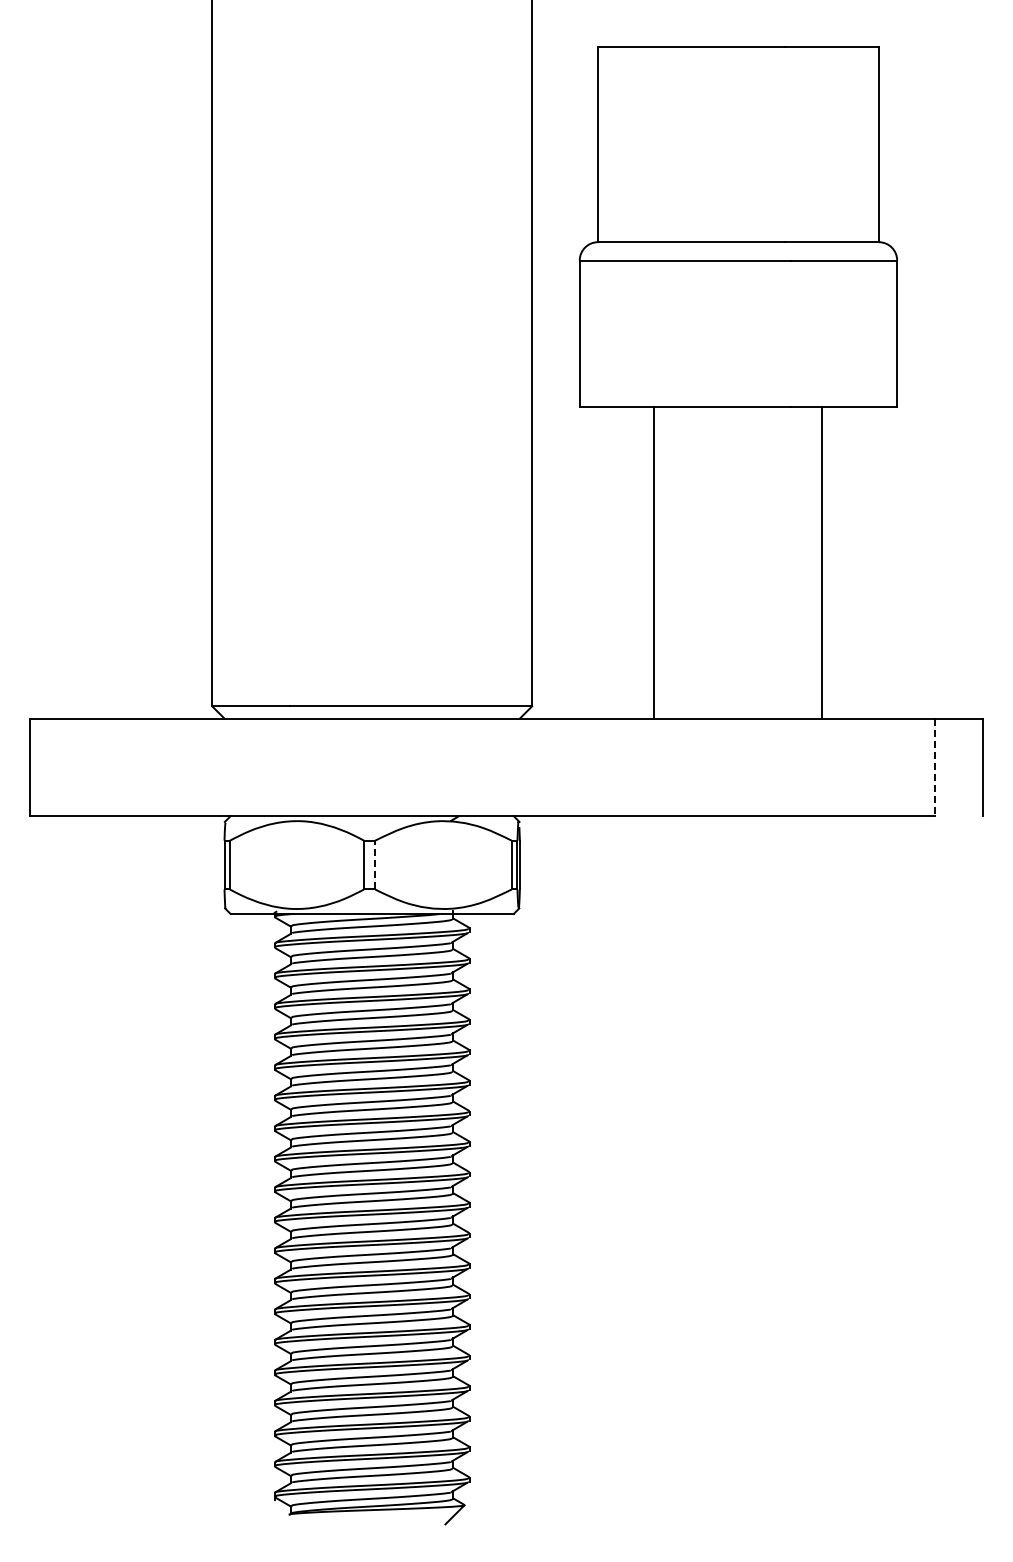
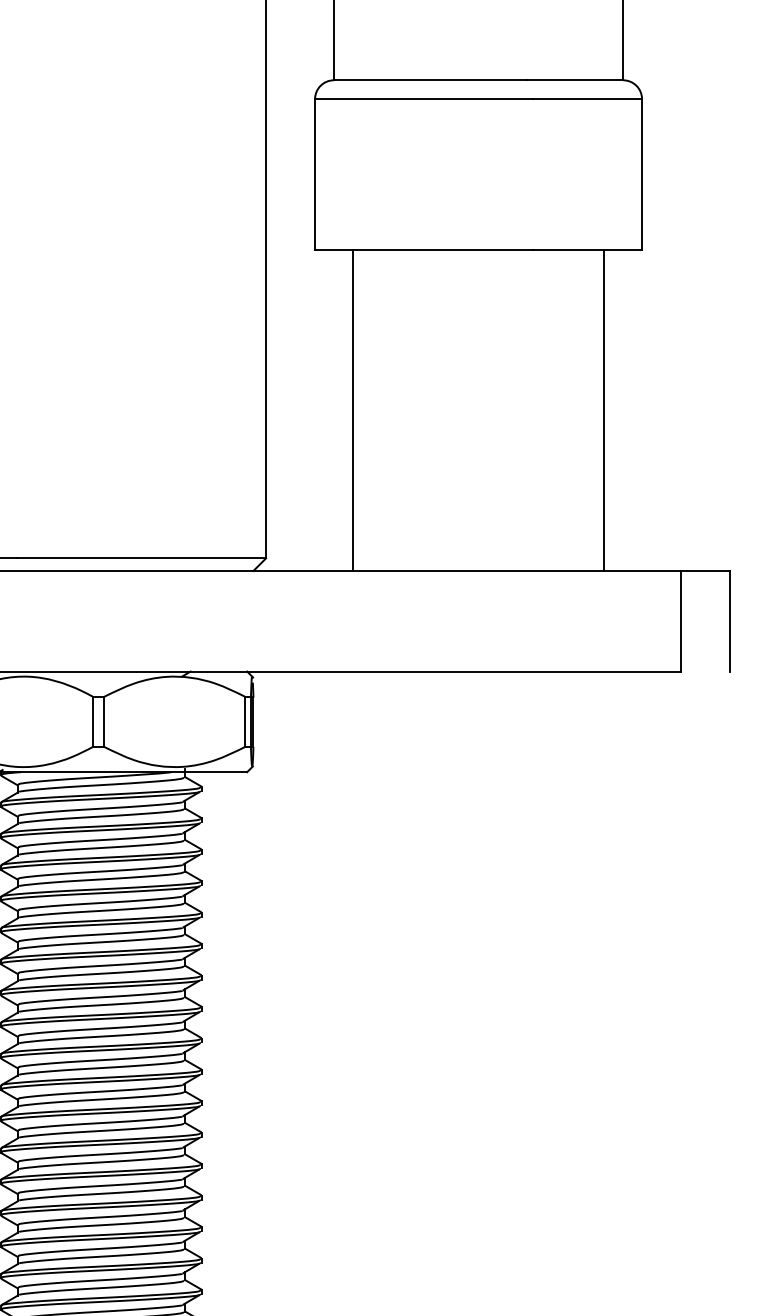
line: (654, 562) -> (352, 410), moved
line: (821, 562) -> (604, 410), moved
line: (935, 767) -> (681, 621), dashed -> solid
line: (375, 864) -> (104, 721), dashed -> solid

